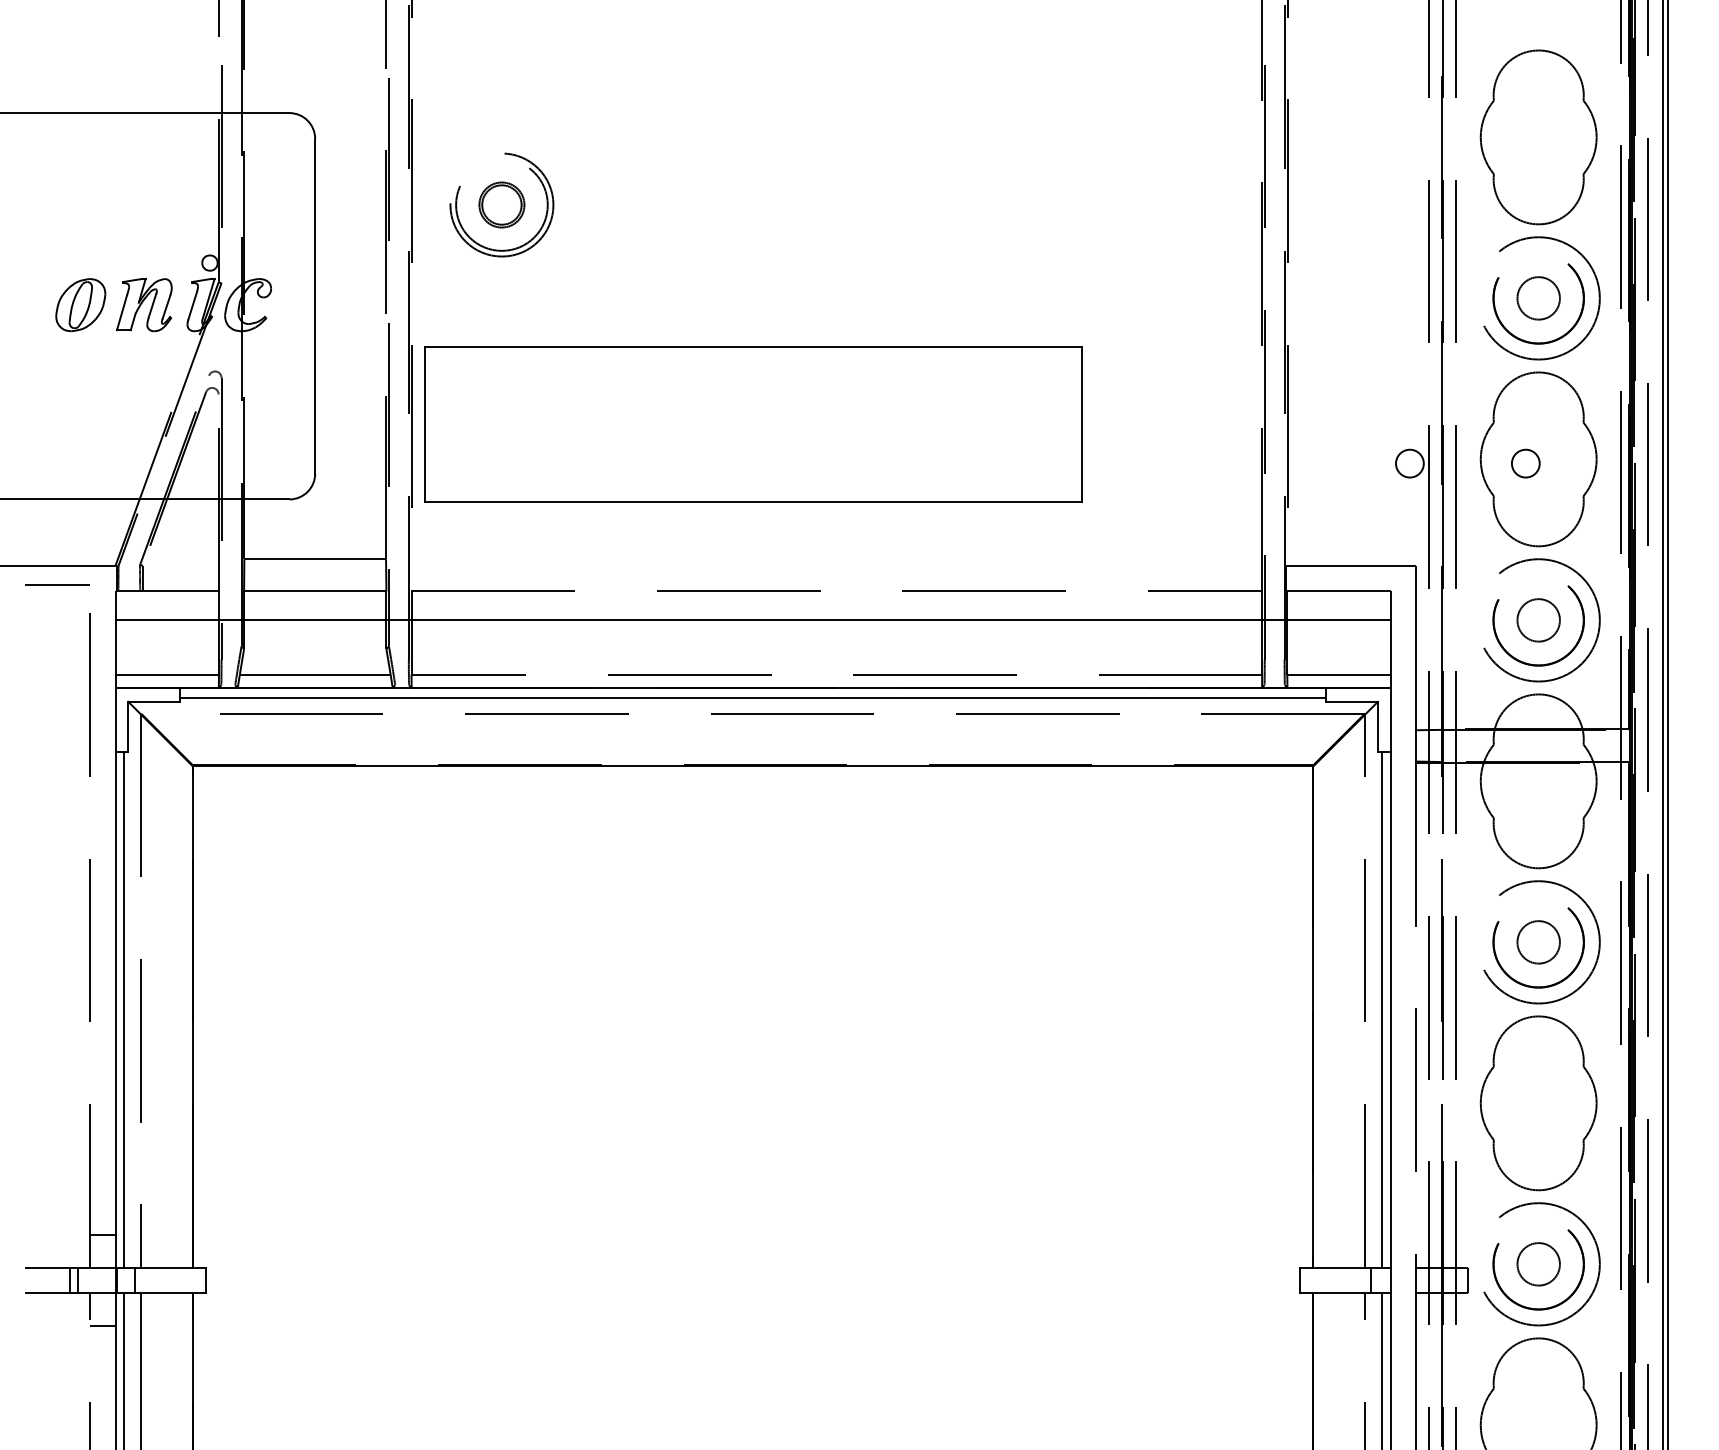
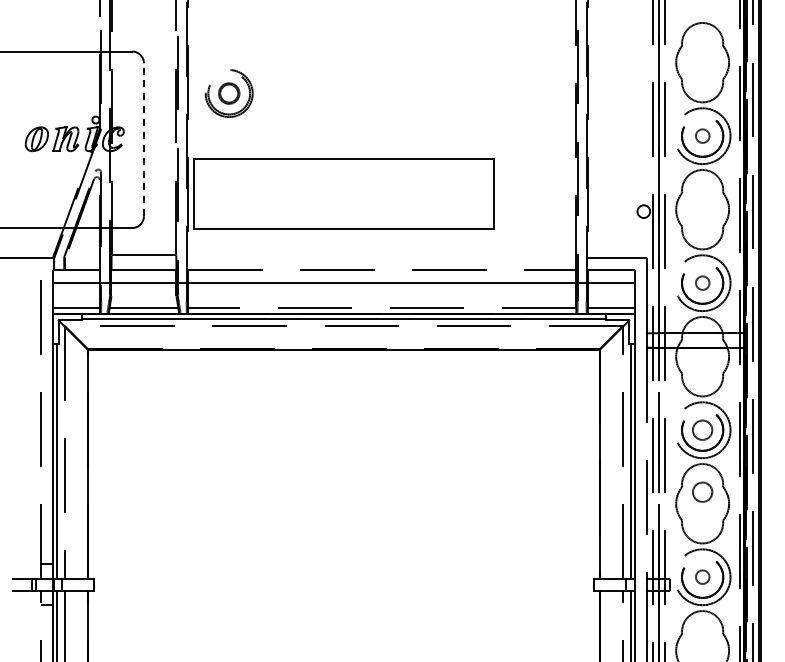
circle: (1538, 296) -> (702, 135), size x0.7
line: (314, 305) -> (143, 139), solid -> dashed
circle: (1525, 463) -> (696, 211), removed
line: (57, 585) -> (26, 267), removed
circle: (1538, 618) -> (702, 282), size x0.7
circle: (1538, 1076) -> (702, 491), added
circle: (1538, 1262) -> (702, 576), size x0.7

